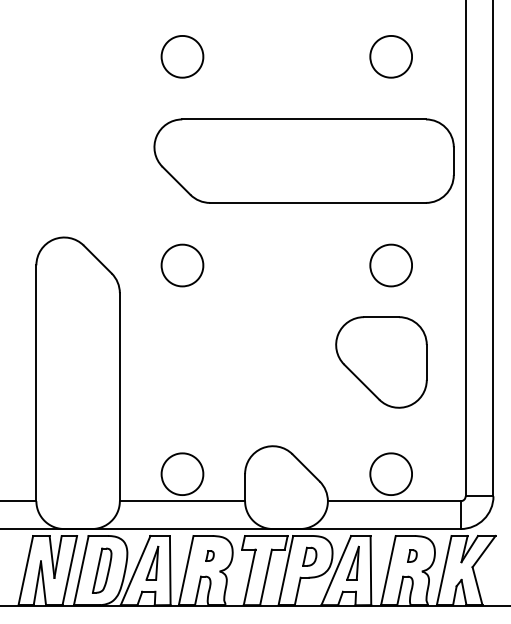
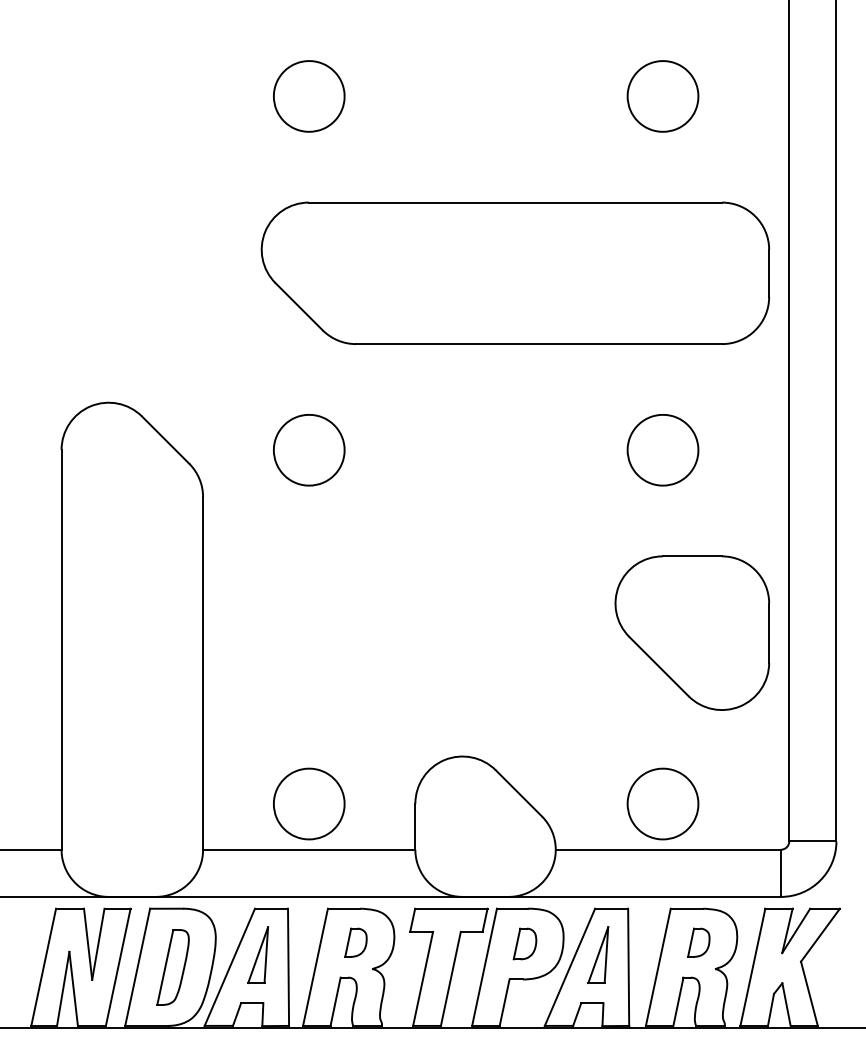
part: (381, 362) -> (692, 633), moved
part: (209, 555) -> (355, 941), size x1.67
part: (412, 555) -> (699, 941), size x1.43

